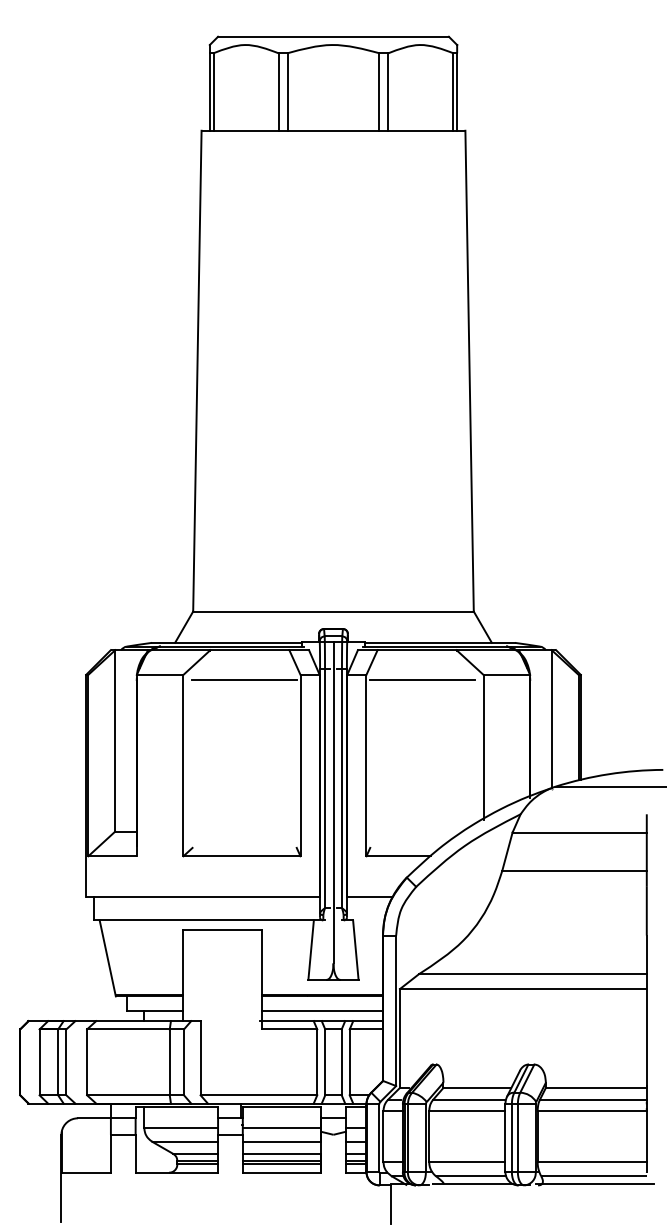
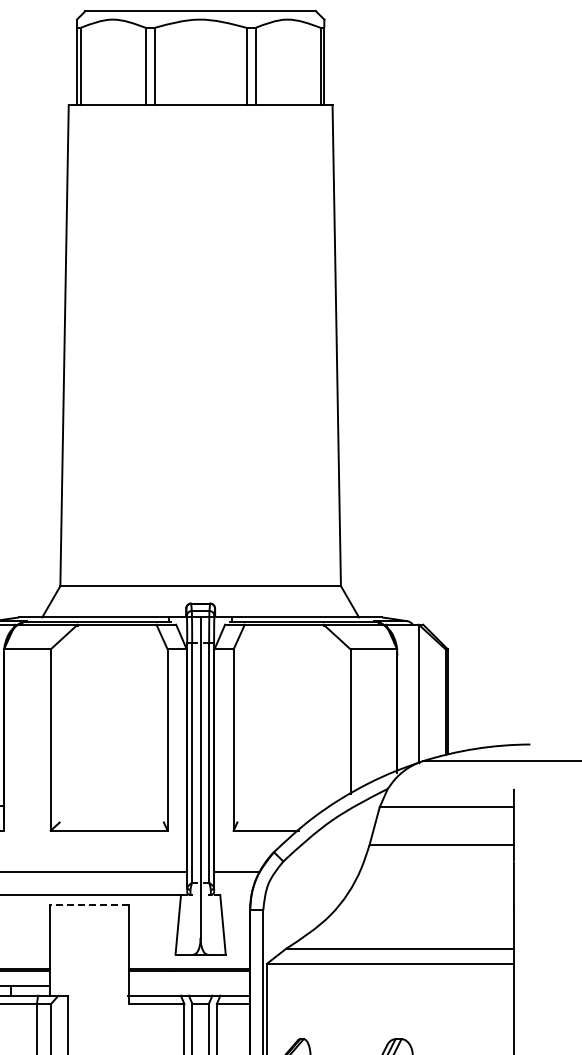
line: (244, 679) -> (111, 654), removed
line: (422, 679) -> (289, 654), removed
line: (221, 930) -> (88, 905), solid -> dashed
line: (321, 1011) -> (188, 986), removed

